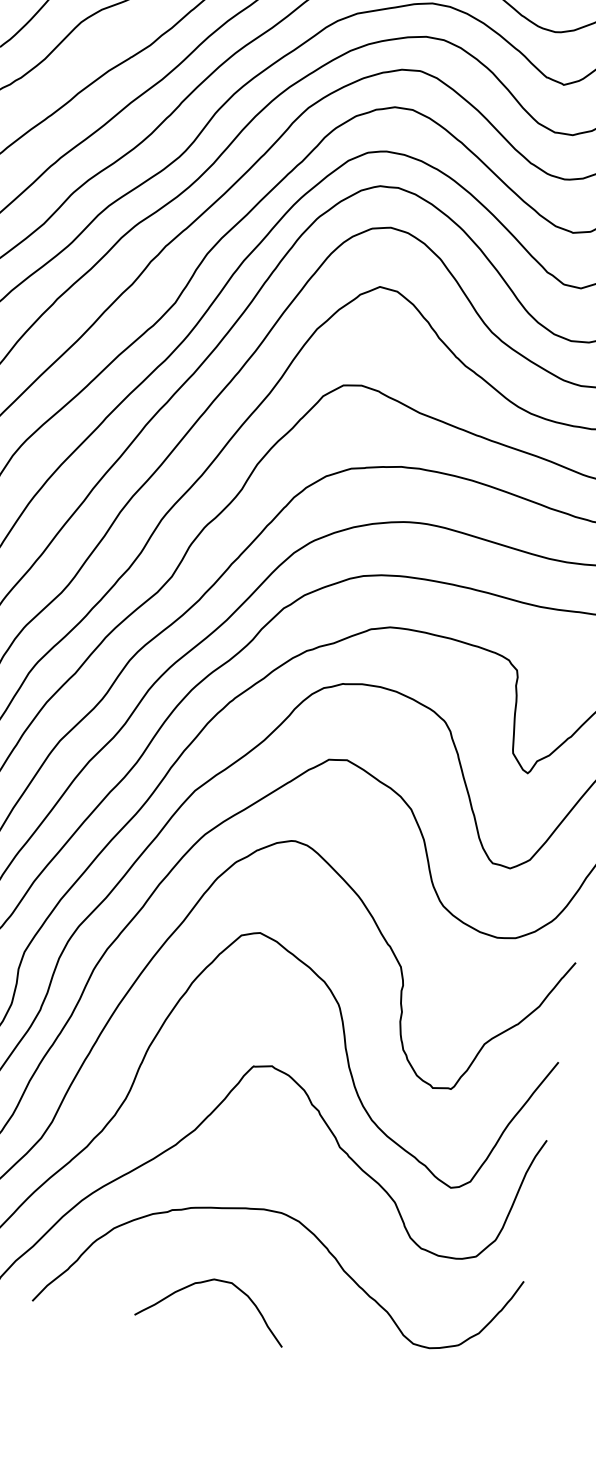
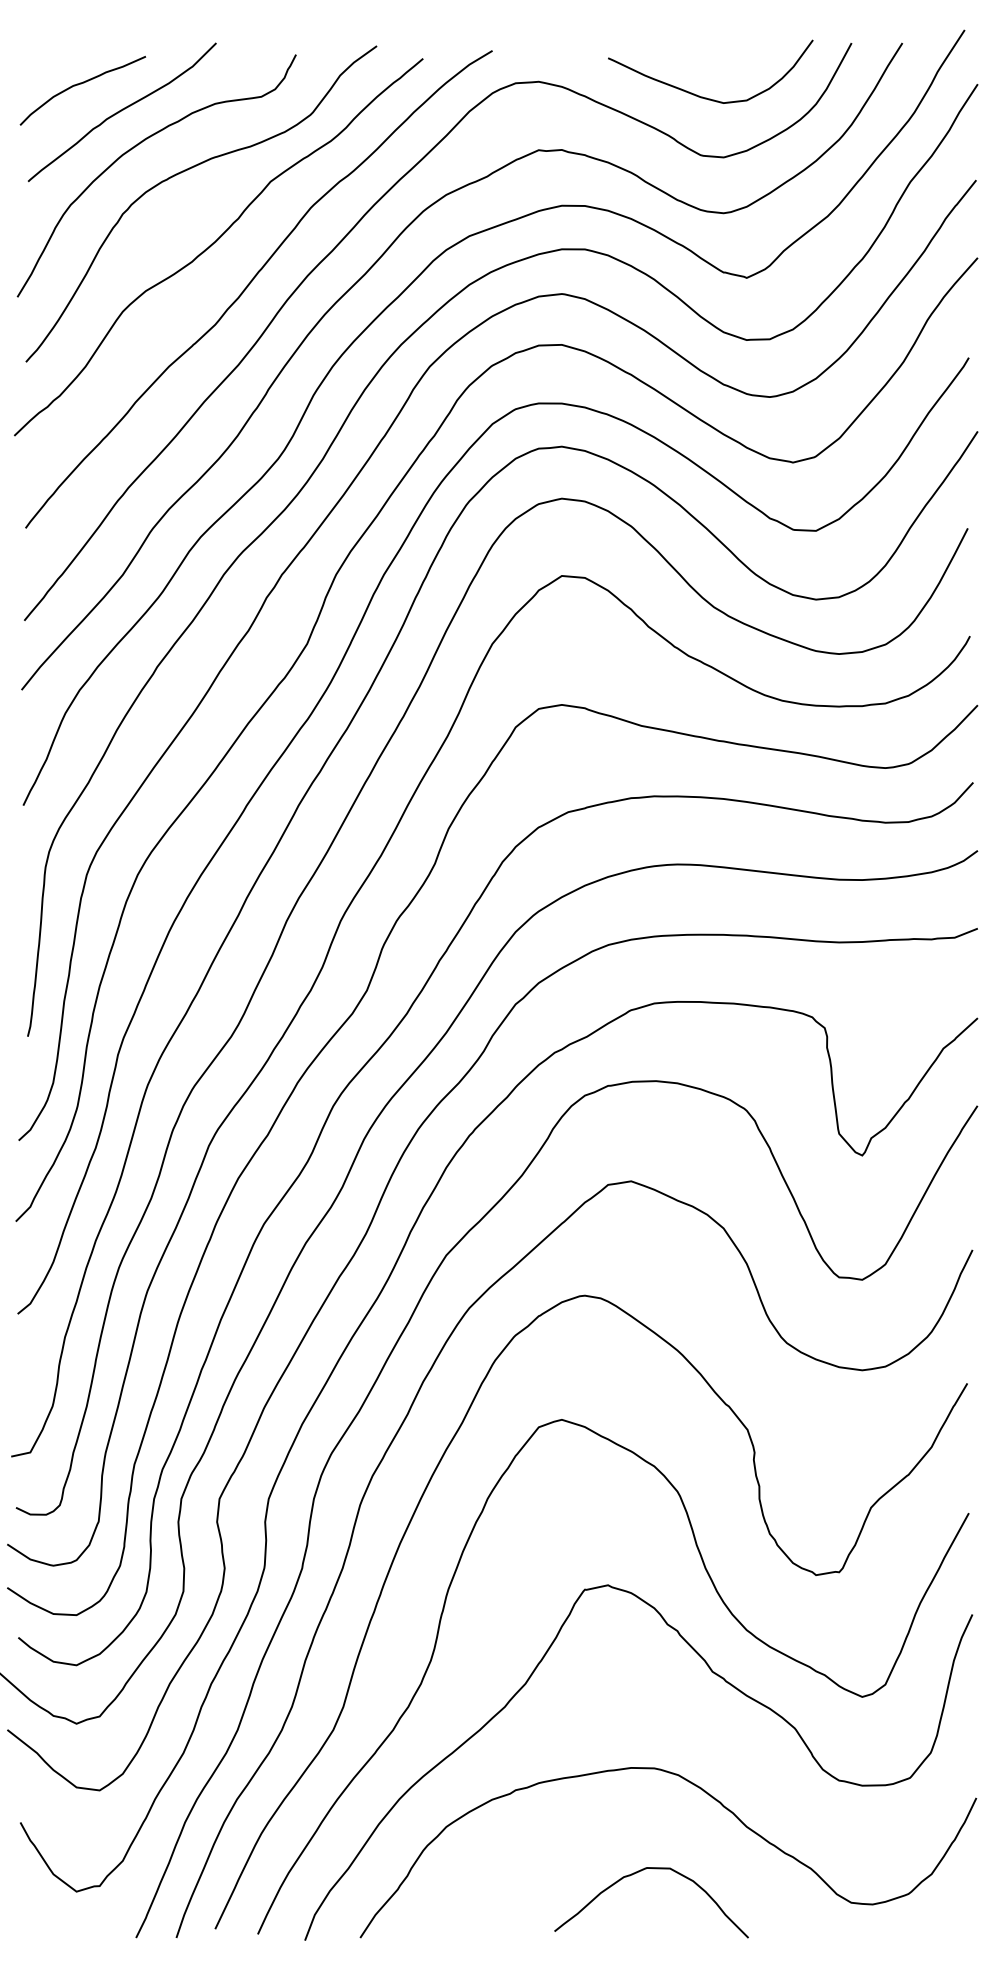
curve: (207, 1281) -> (639, 1872), moved

